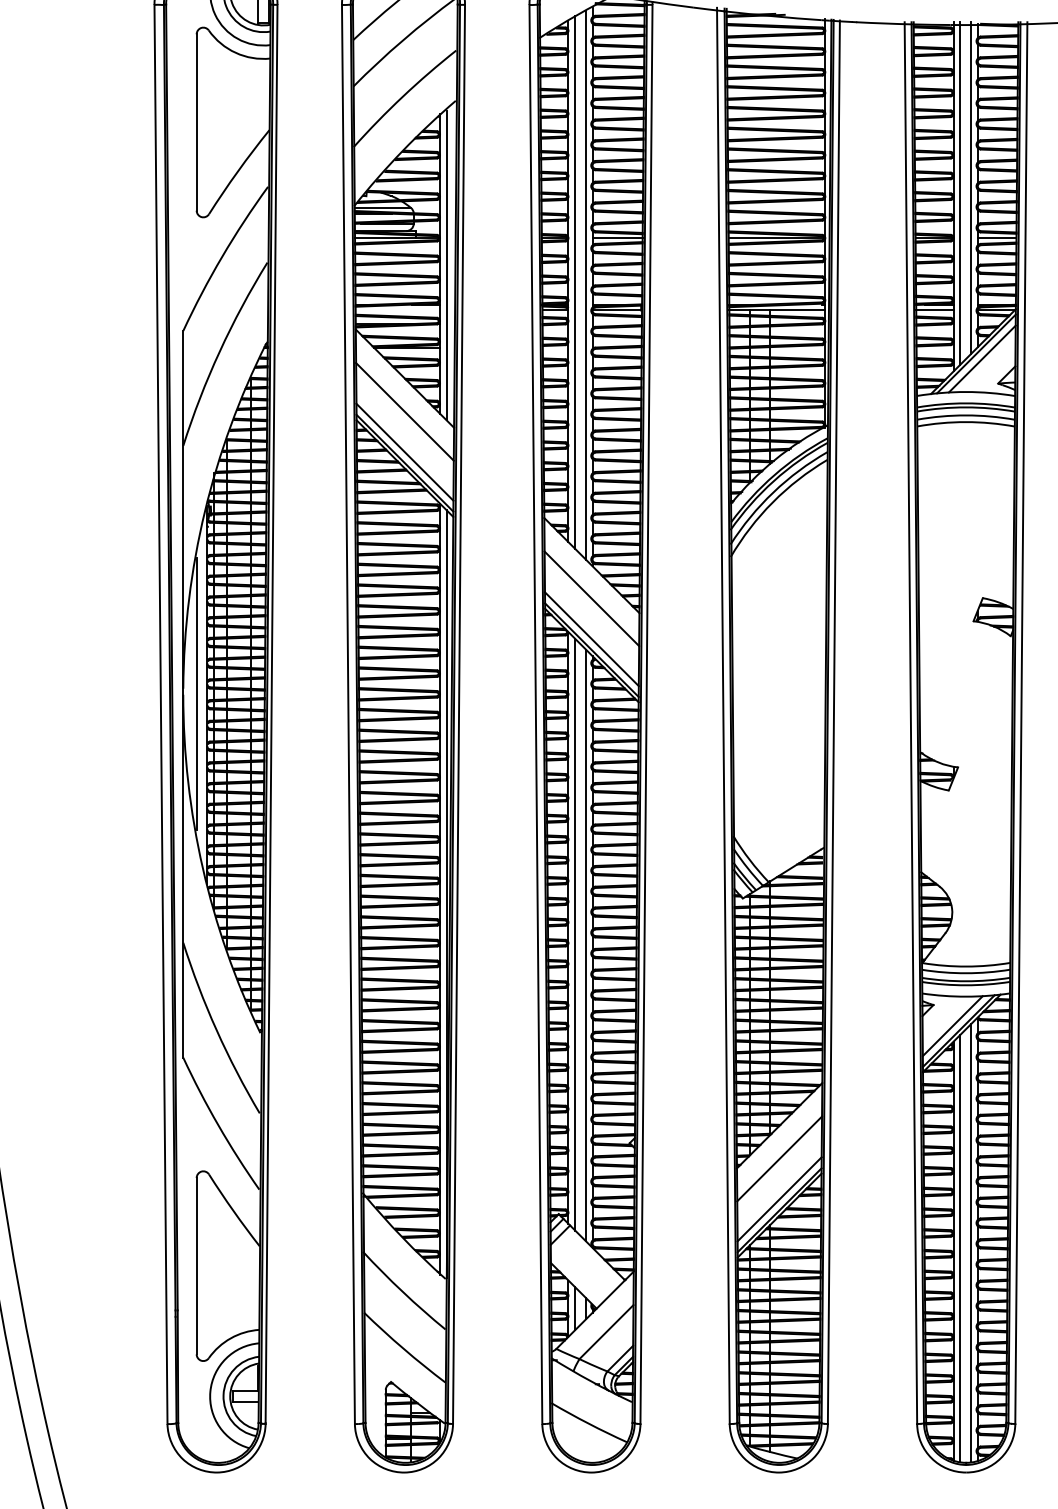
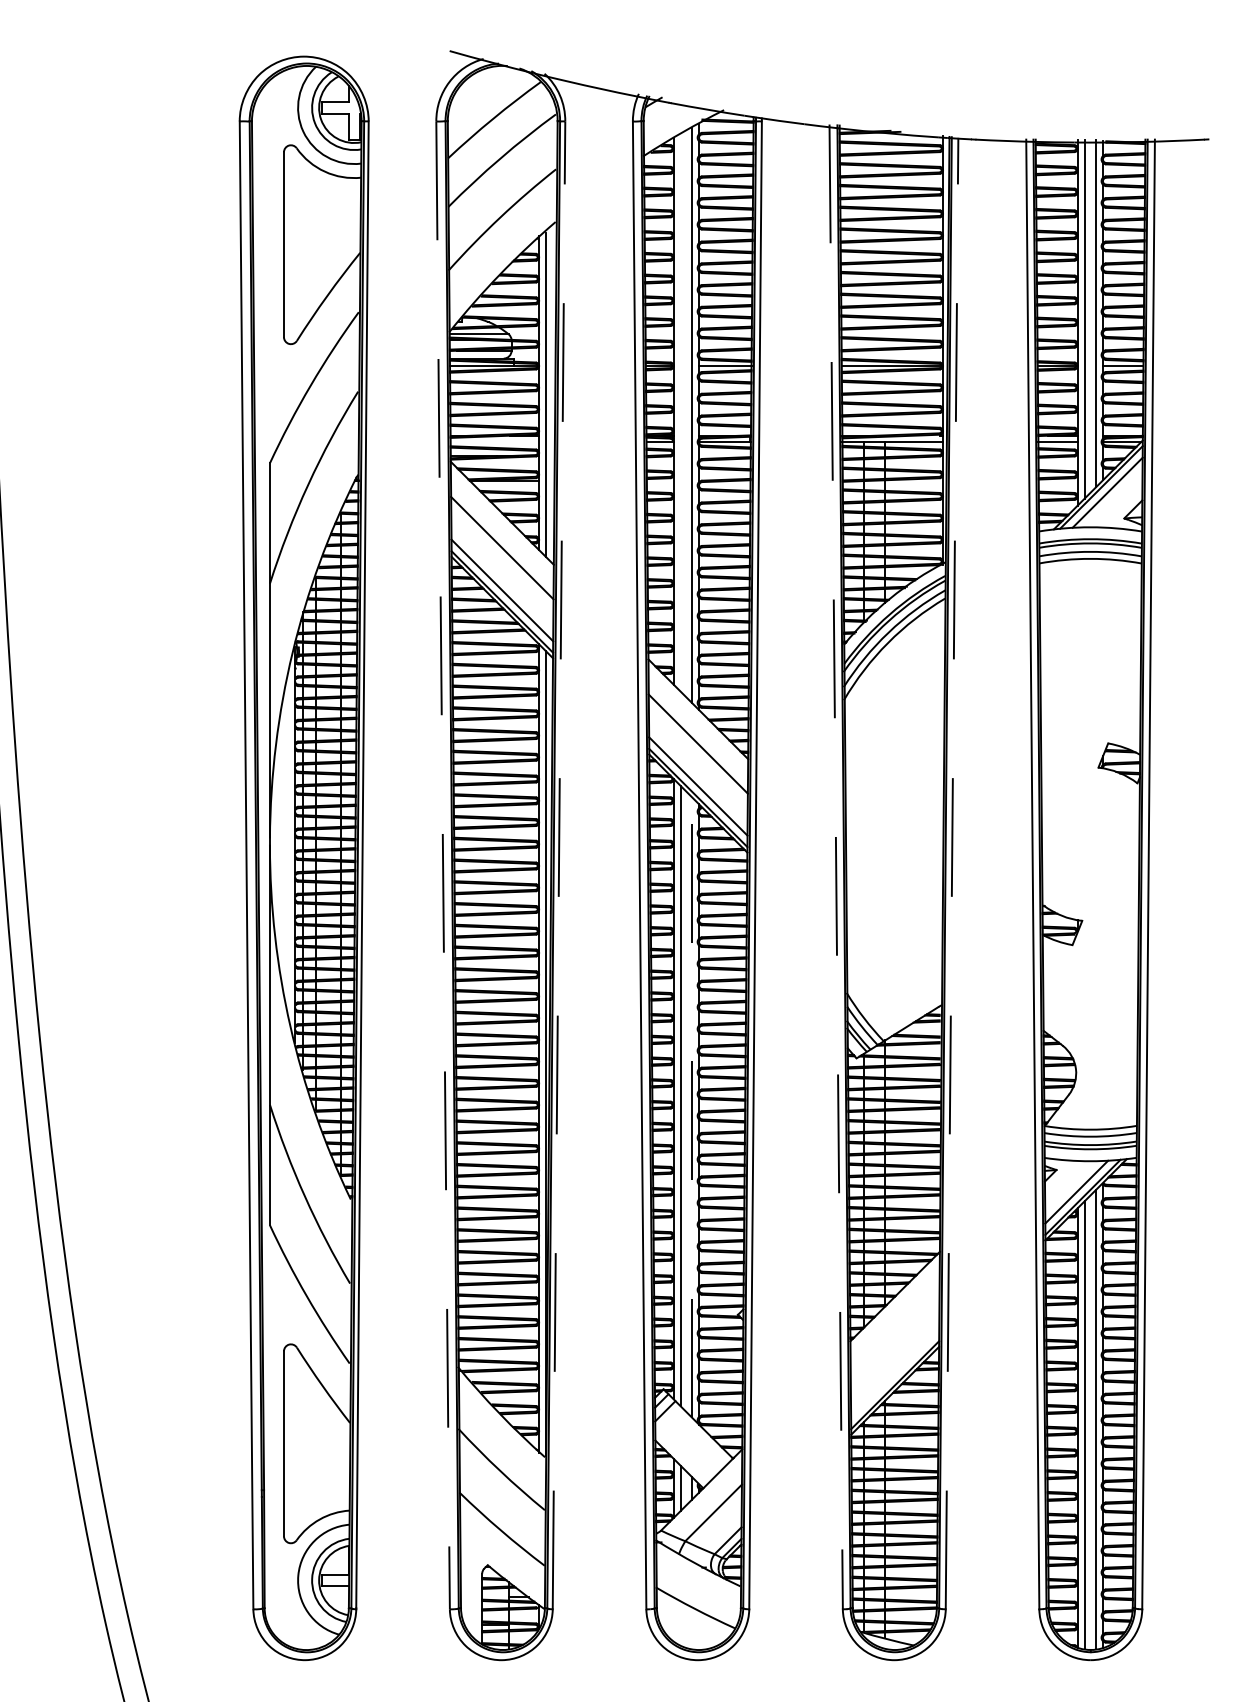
line: (574, 282) -> (680, 412), removed
line: (196, 693) -> (283, 843), removed
line: (348, 714) -> (443, 865), solid -> dashed
line: (459, 714) -> (559, 865), solid -> dashed
line: (723, 716) -> (836, 867), solid -> dashed
line: (834, 722) -> (952, 873), solid -> dashed
line: (586, 944) -> (692, 1106), solid -> dashed
line: (779, 1158) -> (894, 1330), removed
line: (779, 1199) -> (895, 1373), removed

